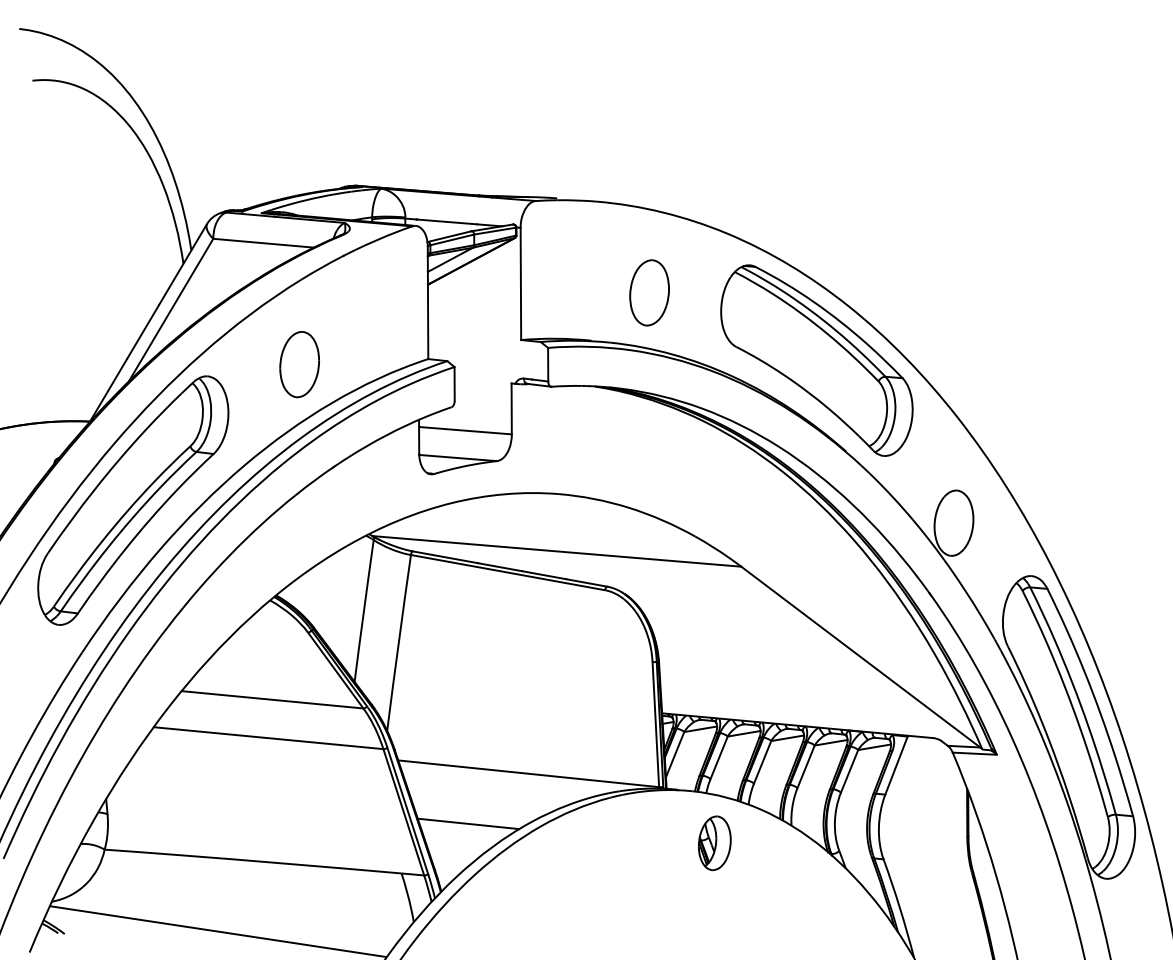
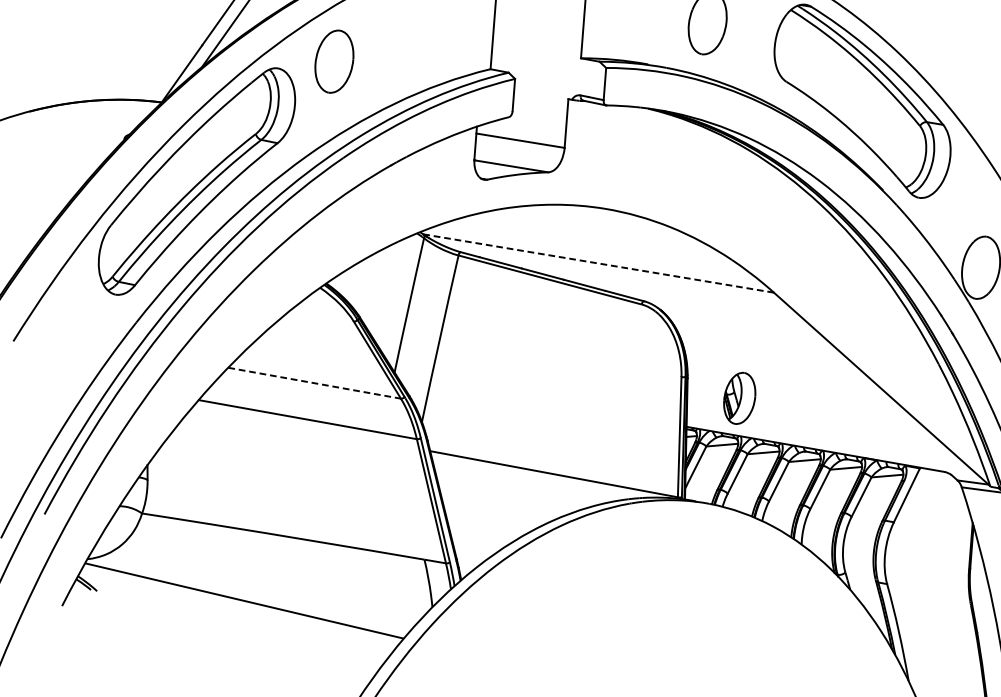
part: (299, 364) -> (334, 61), moved
line: (556, 551) -> (598, 263), solid -> dashed
line: (273, 699) -> (315, 383), solid -> dashed
line: (468, 823) -> (492, 517), removed
part: (714, 843) -> (739, 398), moved

